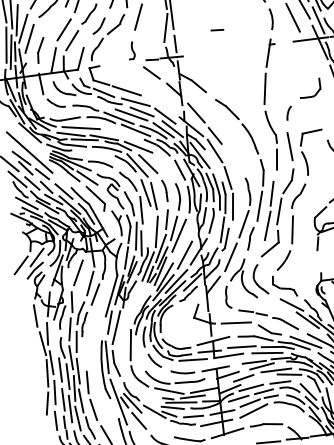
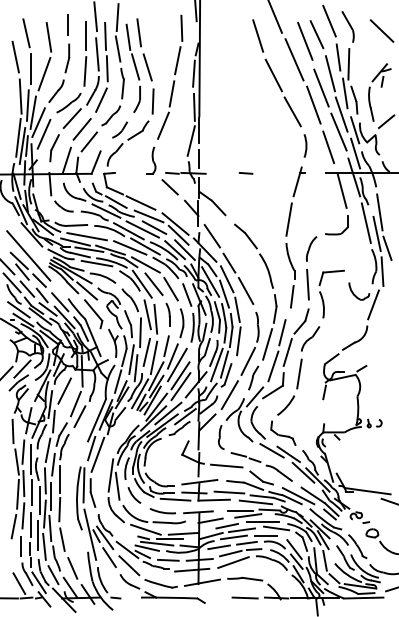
line: (53, 21) -> (71, 118), added
line: (216, 30) -> (245, 173), moved
part: (131, 50) -> (151, 160), size x1.43
line: (309, 56) -> (341, 190), added
line: (95, 101) -> (106, 210), added
line: (160, 105) -> (175, 223), added
part: (289, 112) -> (311, 248), size x1.67
line: (122, 133) -> (130, 247), added
line: (92, 151) -> (96, 263), added
line: (233, 159) -> (245, 290), added
line: (214, 164) -> (224, 293), added
line: (163, 166) -> (170, 288), added
line: (149, 227) -> (146, 352), added
line: (215, 230) -> (216, 364), added
line: (183, 245) -> (180, 375), added
line: (253, 255) -> (254, 396), added
line: (66, 286) -> (50, 404), added
line: (275, 303) -> (271, 450), added
line: (55, 338) -> (31, 458), added
line: (84, 353) -> (60, 478), added
line: (138, 353) -> (117, 485), added
line: (258, 380) -> (242, 530), added
line: (158, 425) -> (129, 565), added

